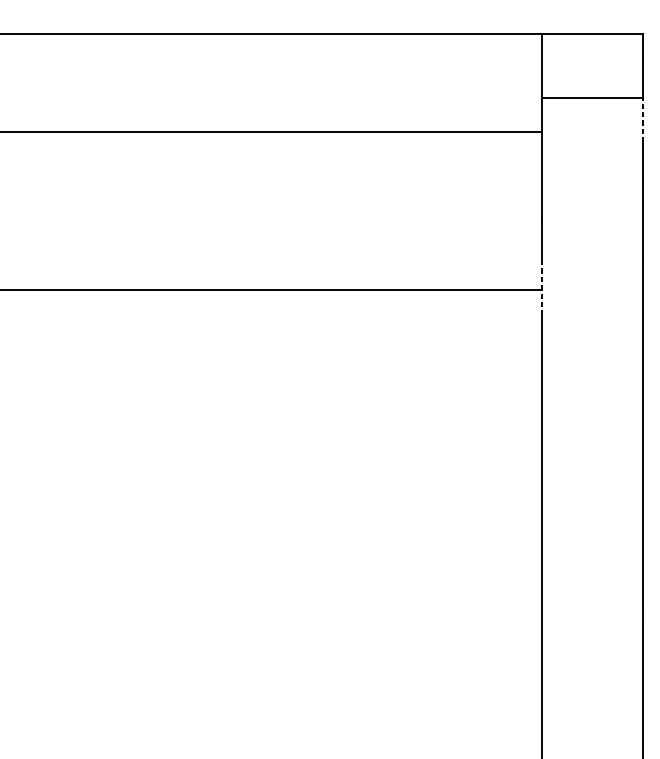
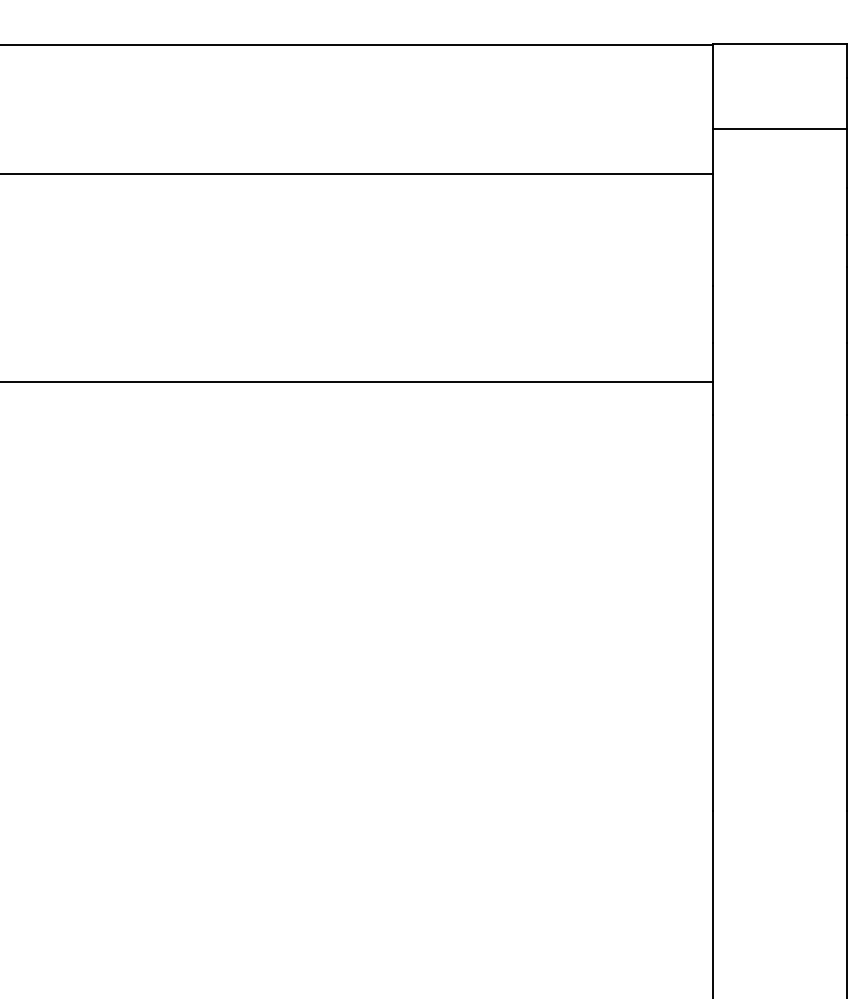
line: (643, 119) -> (846, 157), dashed -> solid
line: (542, 287) -> (713, 378), dashed -> solid

